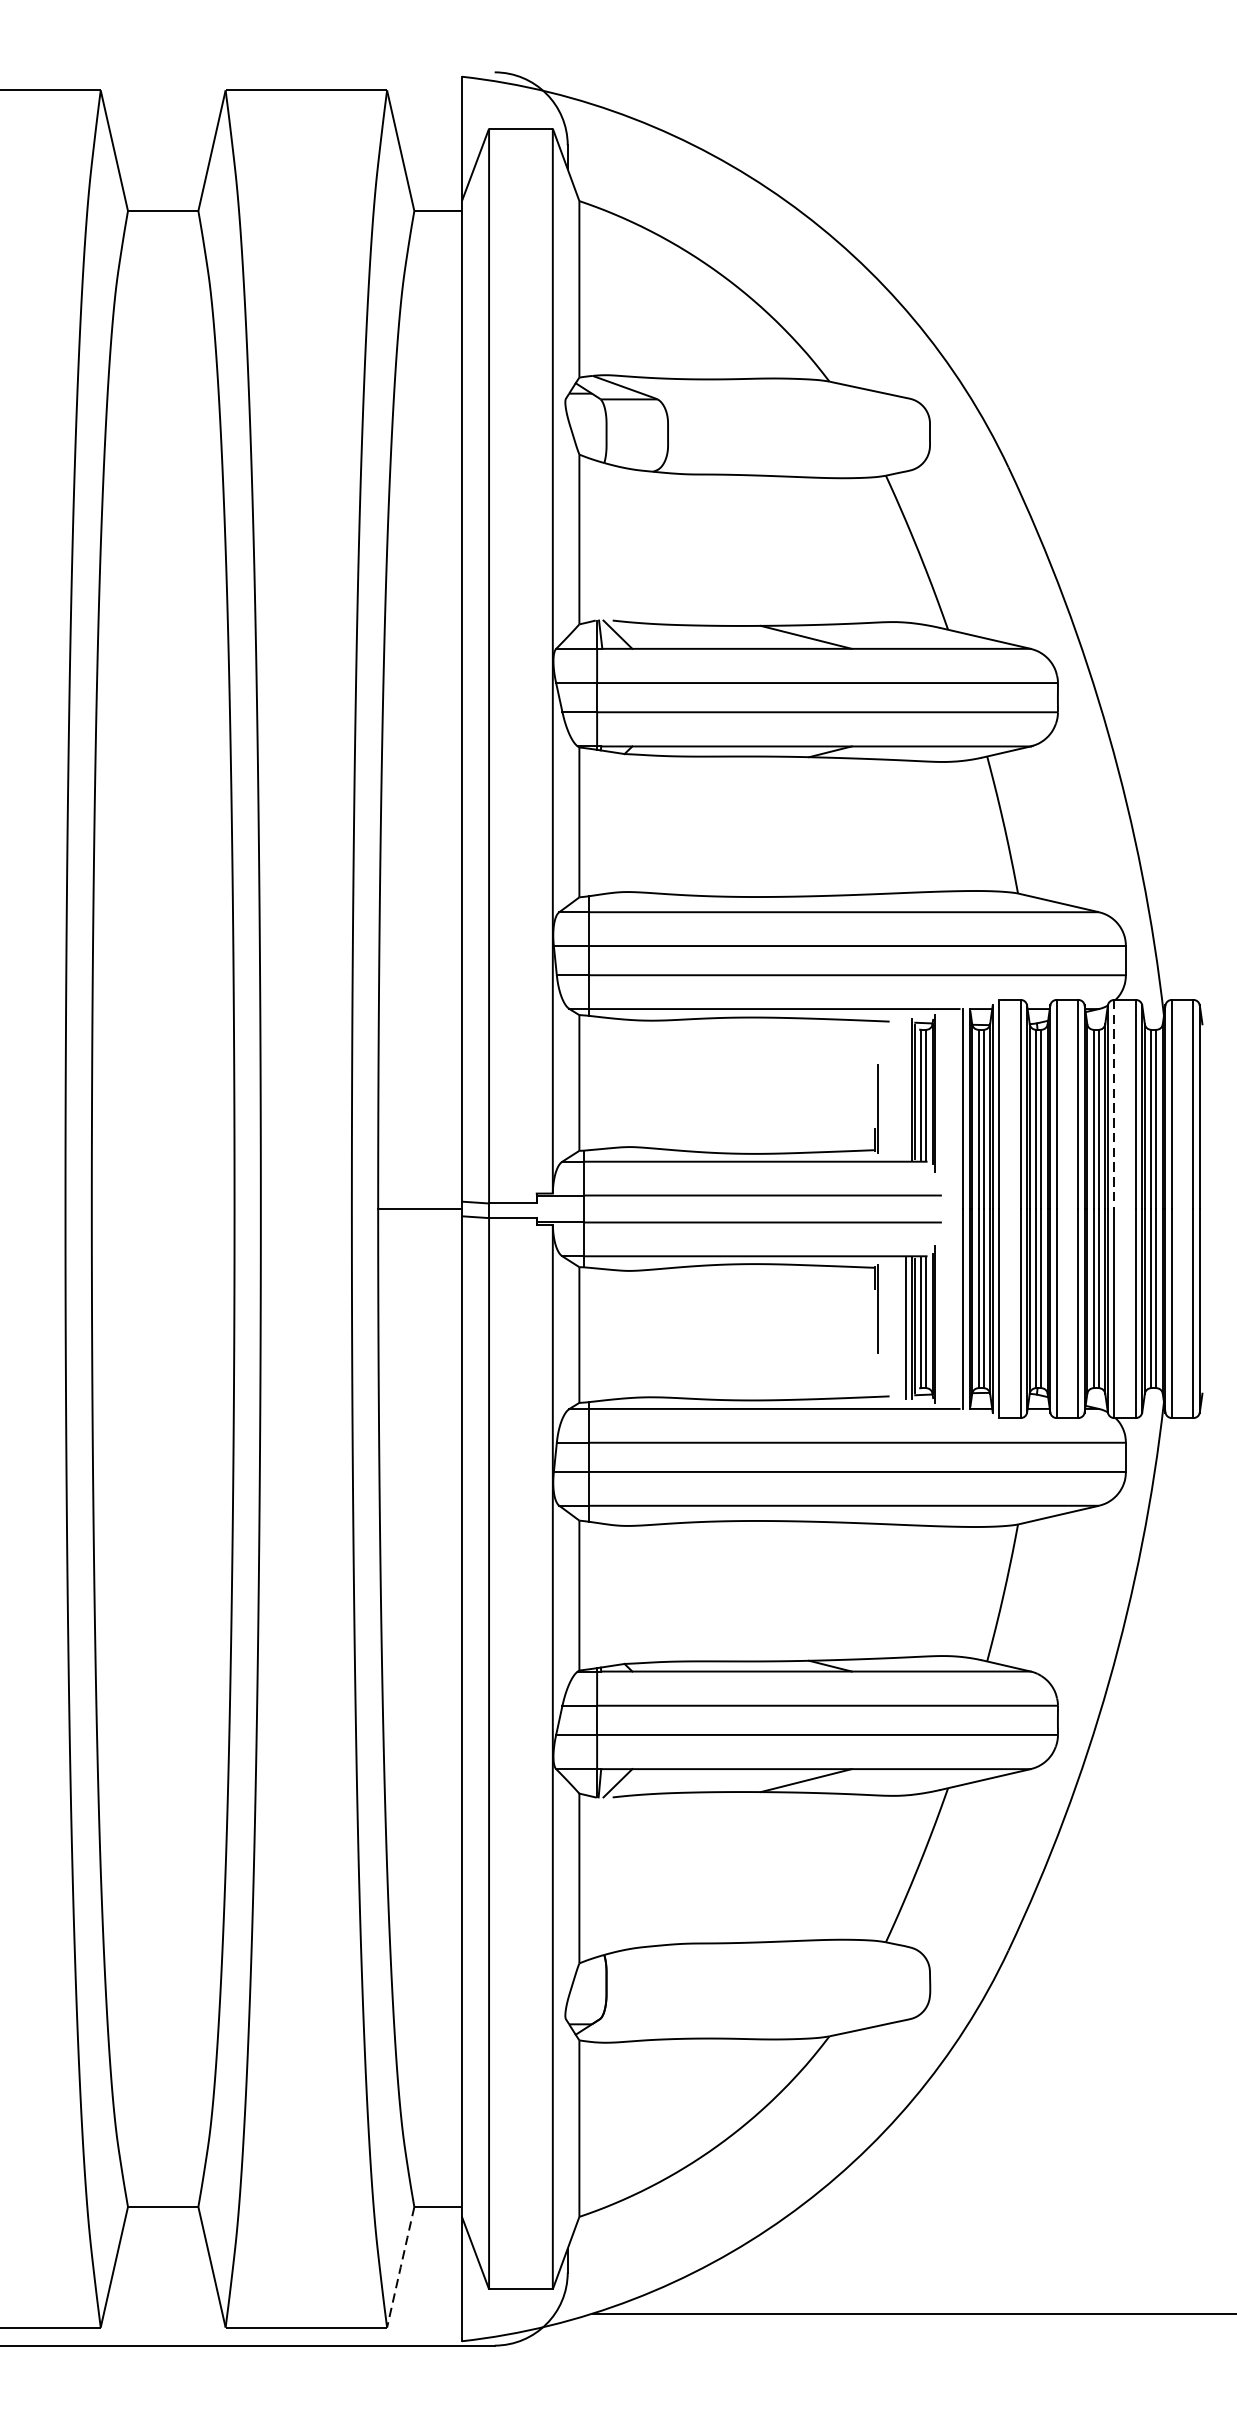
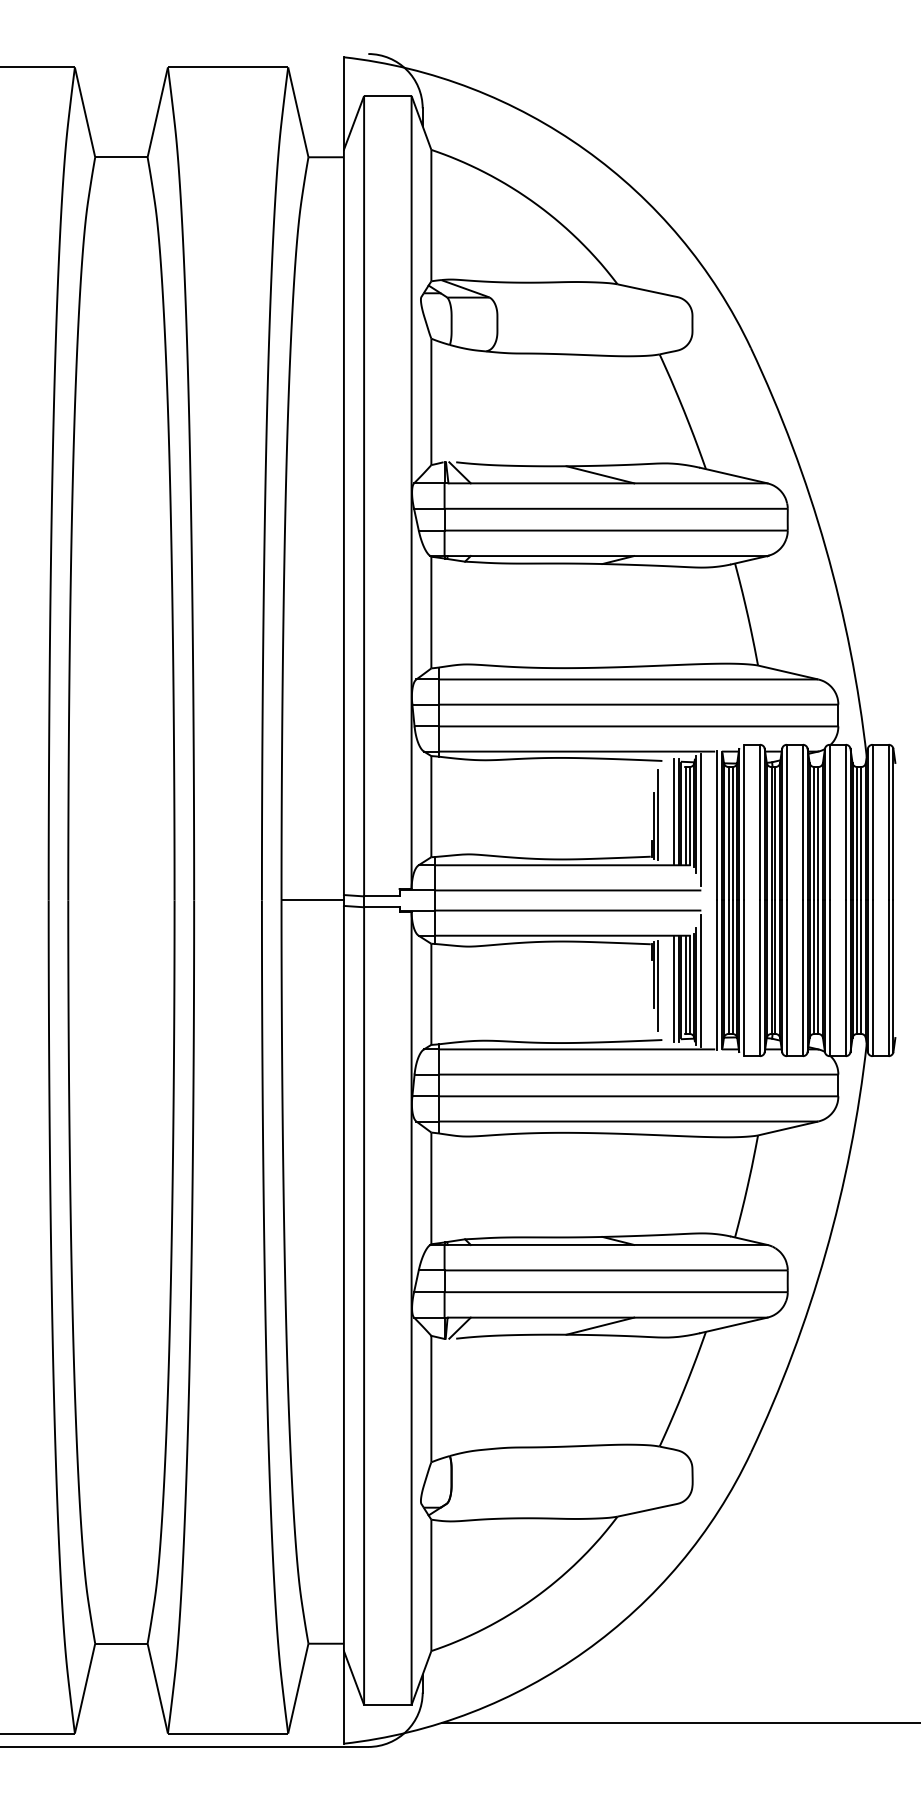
line: (905, 1088) -> (674, 810), added
line: (884, 1094) -> (658, 815), added
line: (942, 1101) -> (701, 820), added
line: (1113, 1104) -> (829, 822), dashed -> solid
line: (942, 1316) -> (701, 980), added
line: (884, 1323) -> (658, 985), added
line: (400, 2265) -> (298, 1687), dashed -> solid

